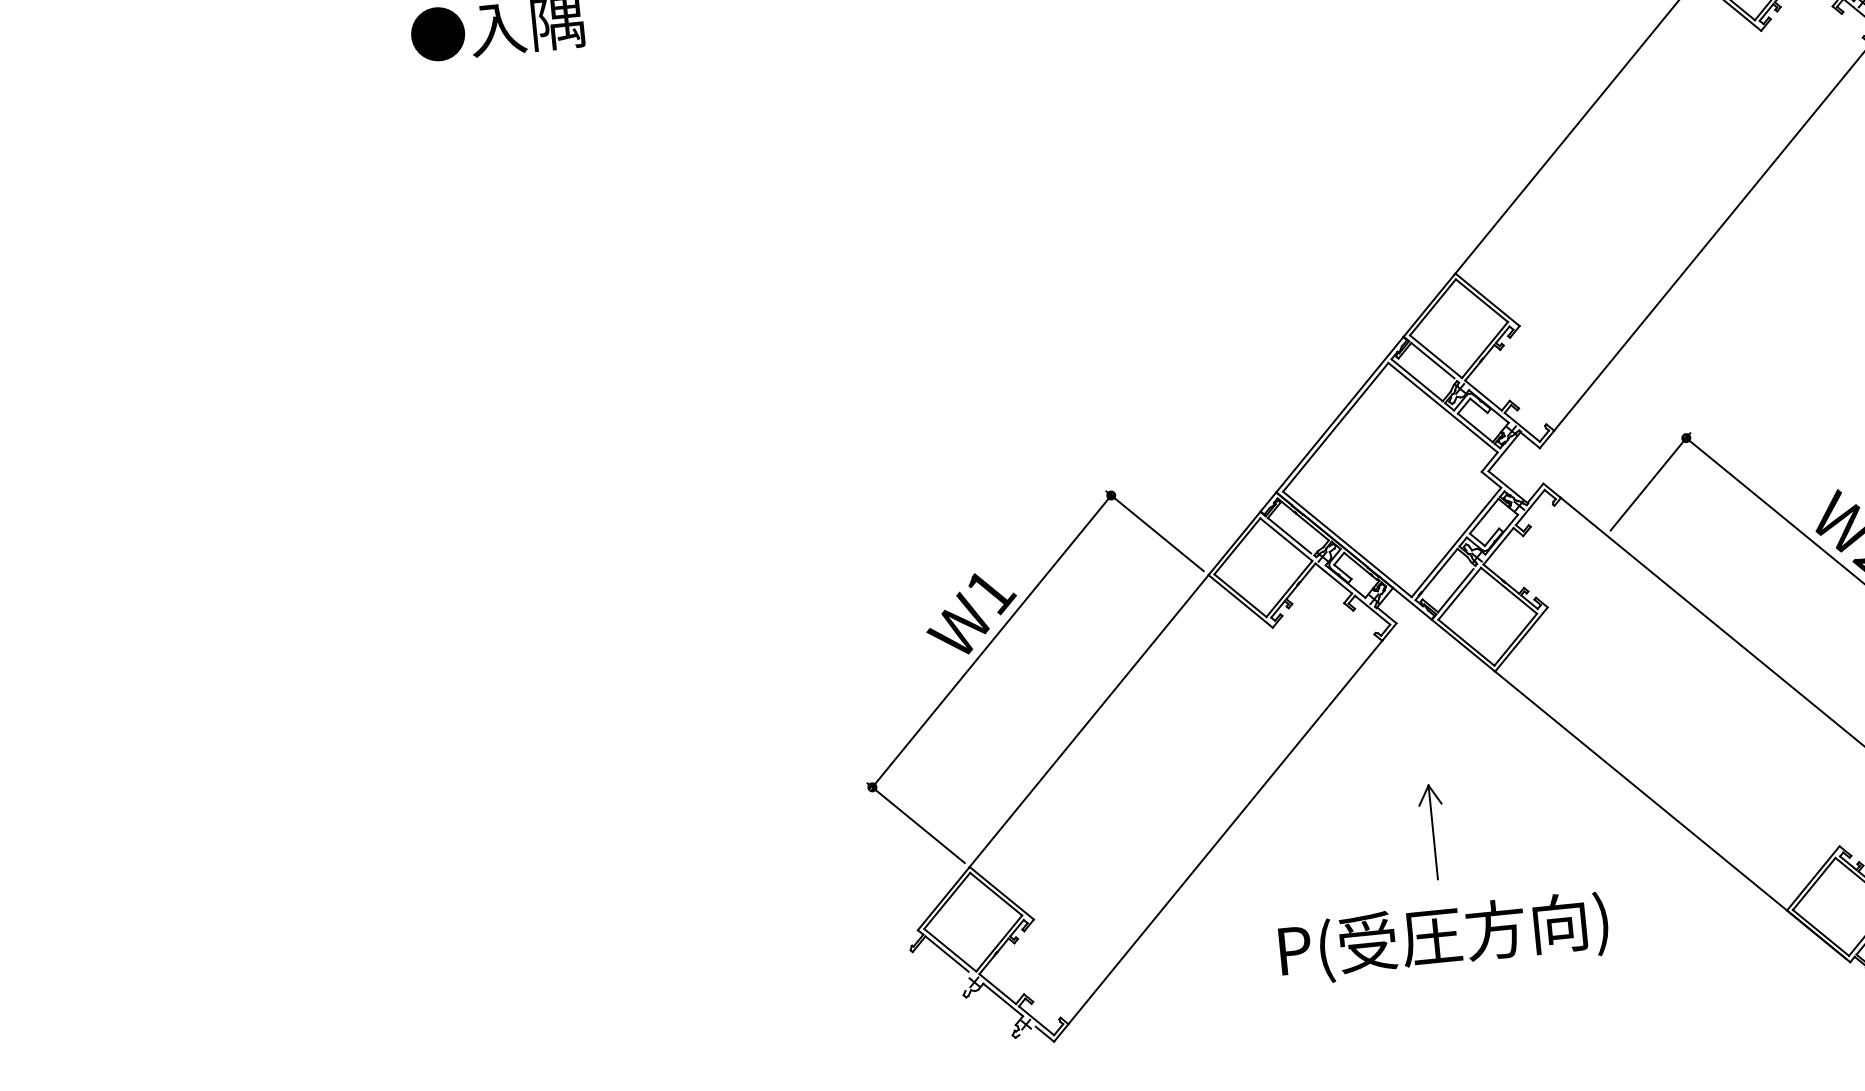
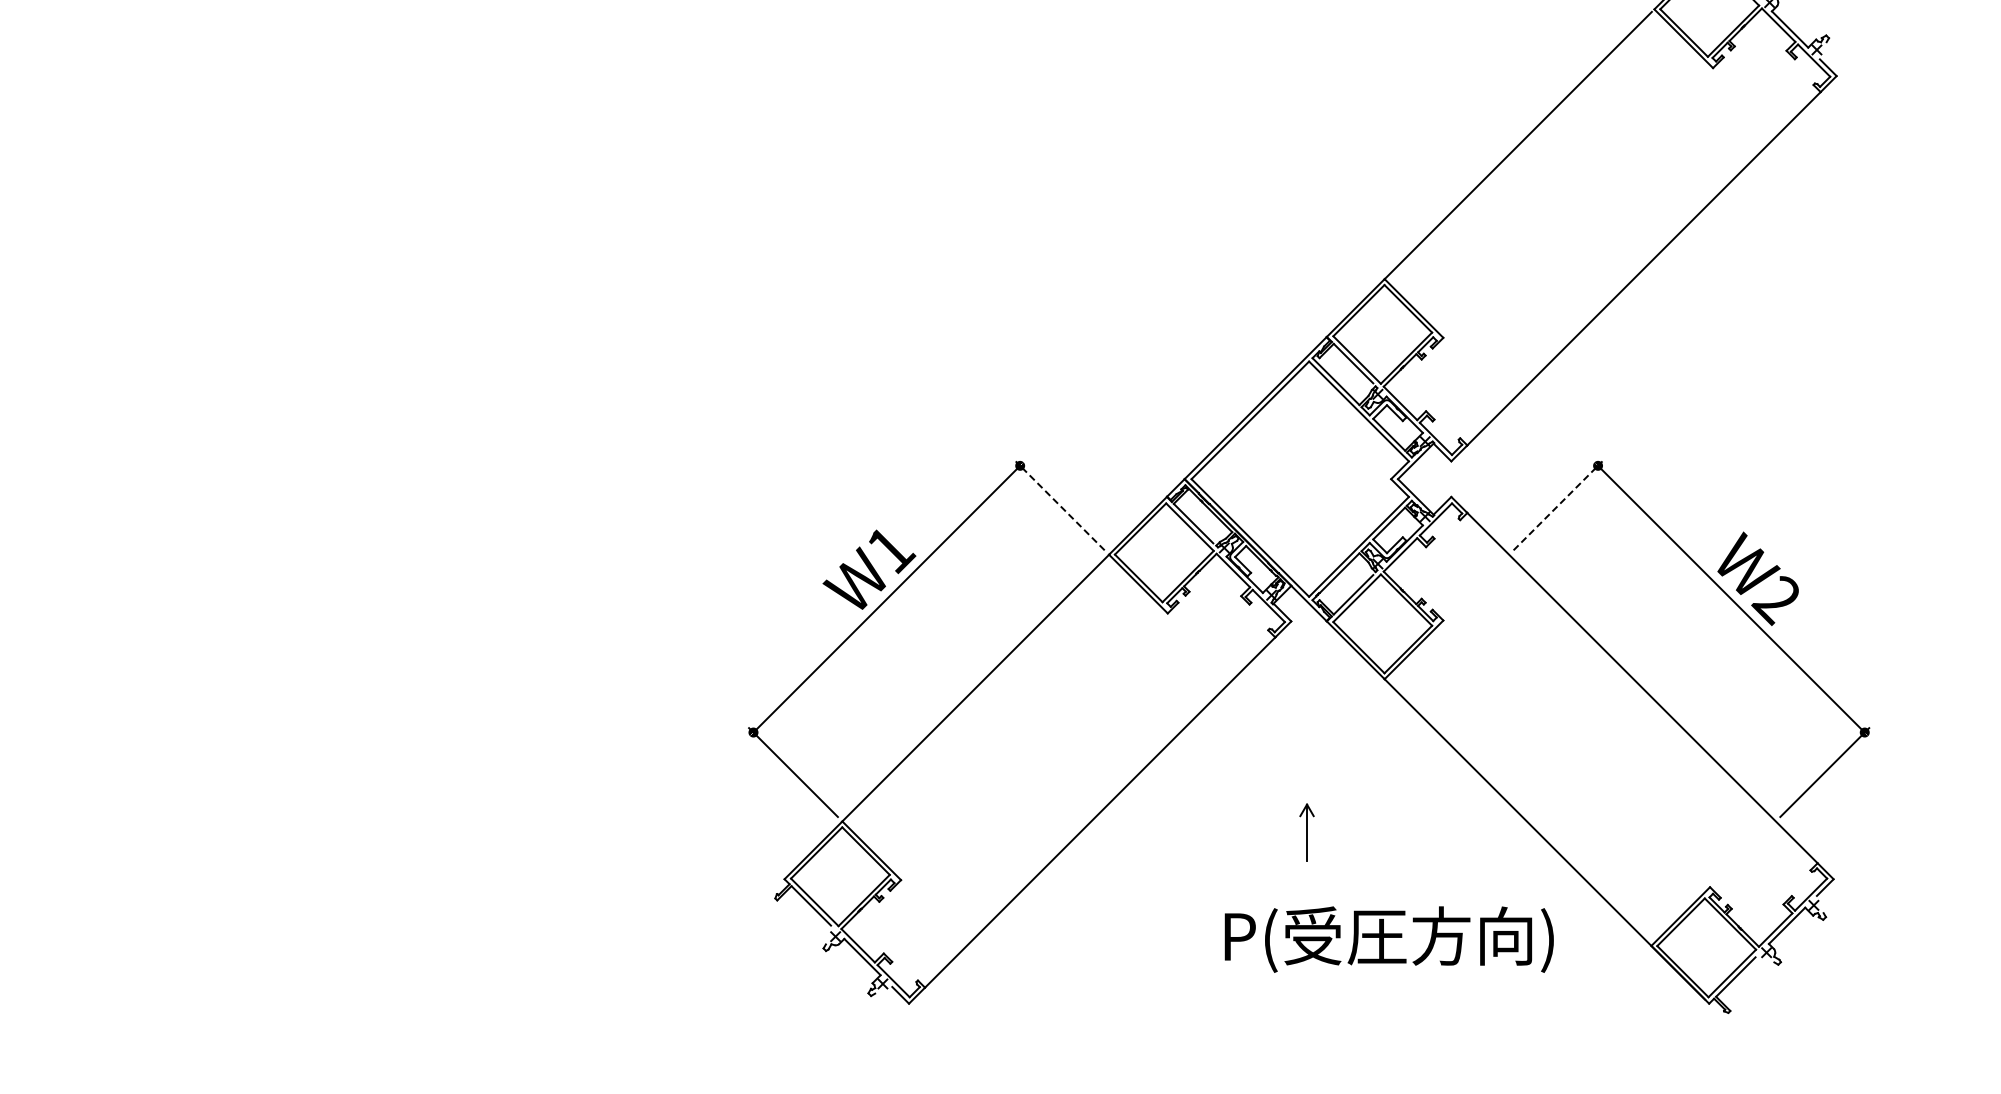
line: (1650, 481) -> (1558, 505), solid -> dashed
line: (1155, 530) -> (1060, 505), solid -> dashed
part: (1432, 831) -> (1306, 832), size x0.6
text: (1443, 938) -> (1388, 939), moved

